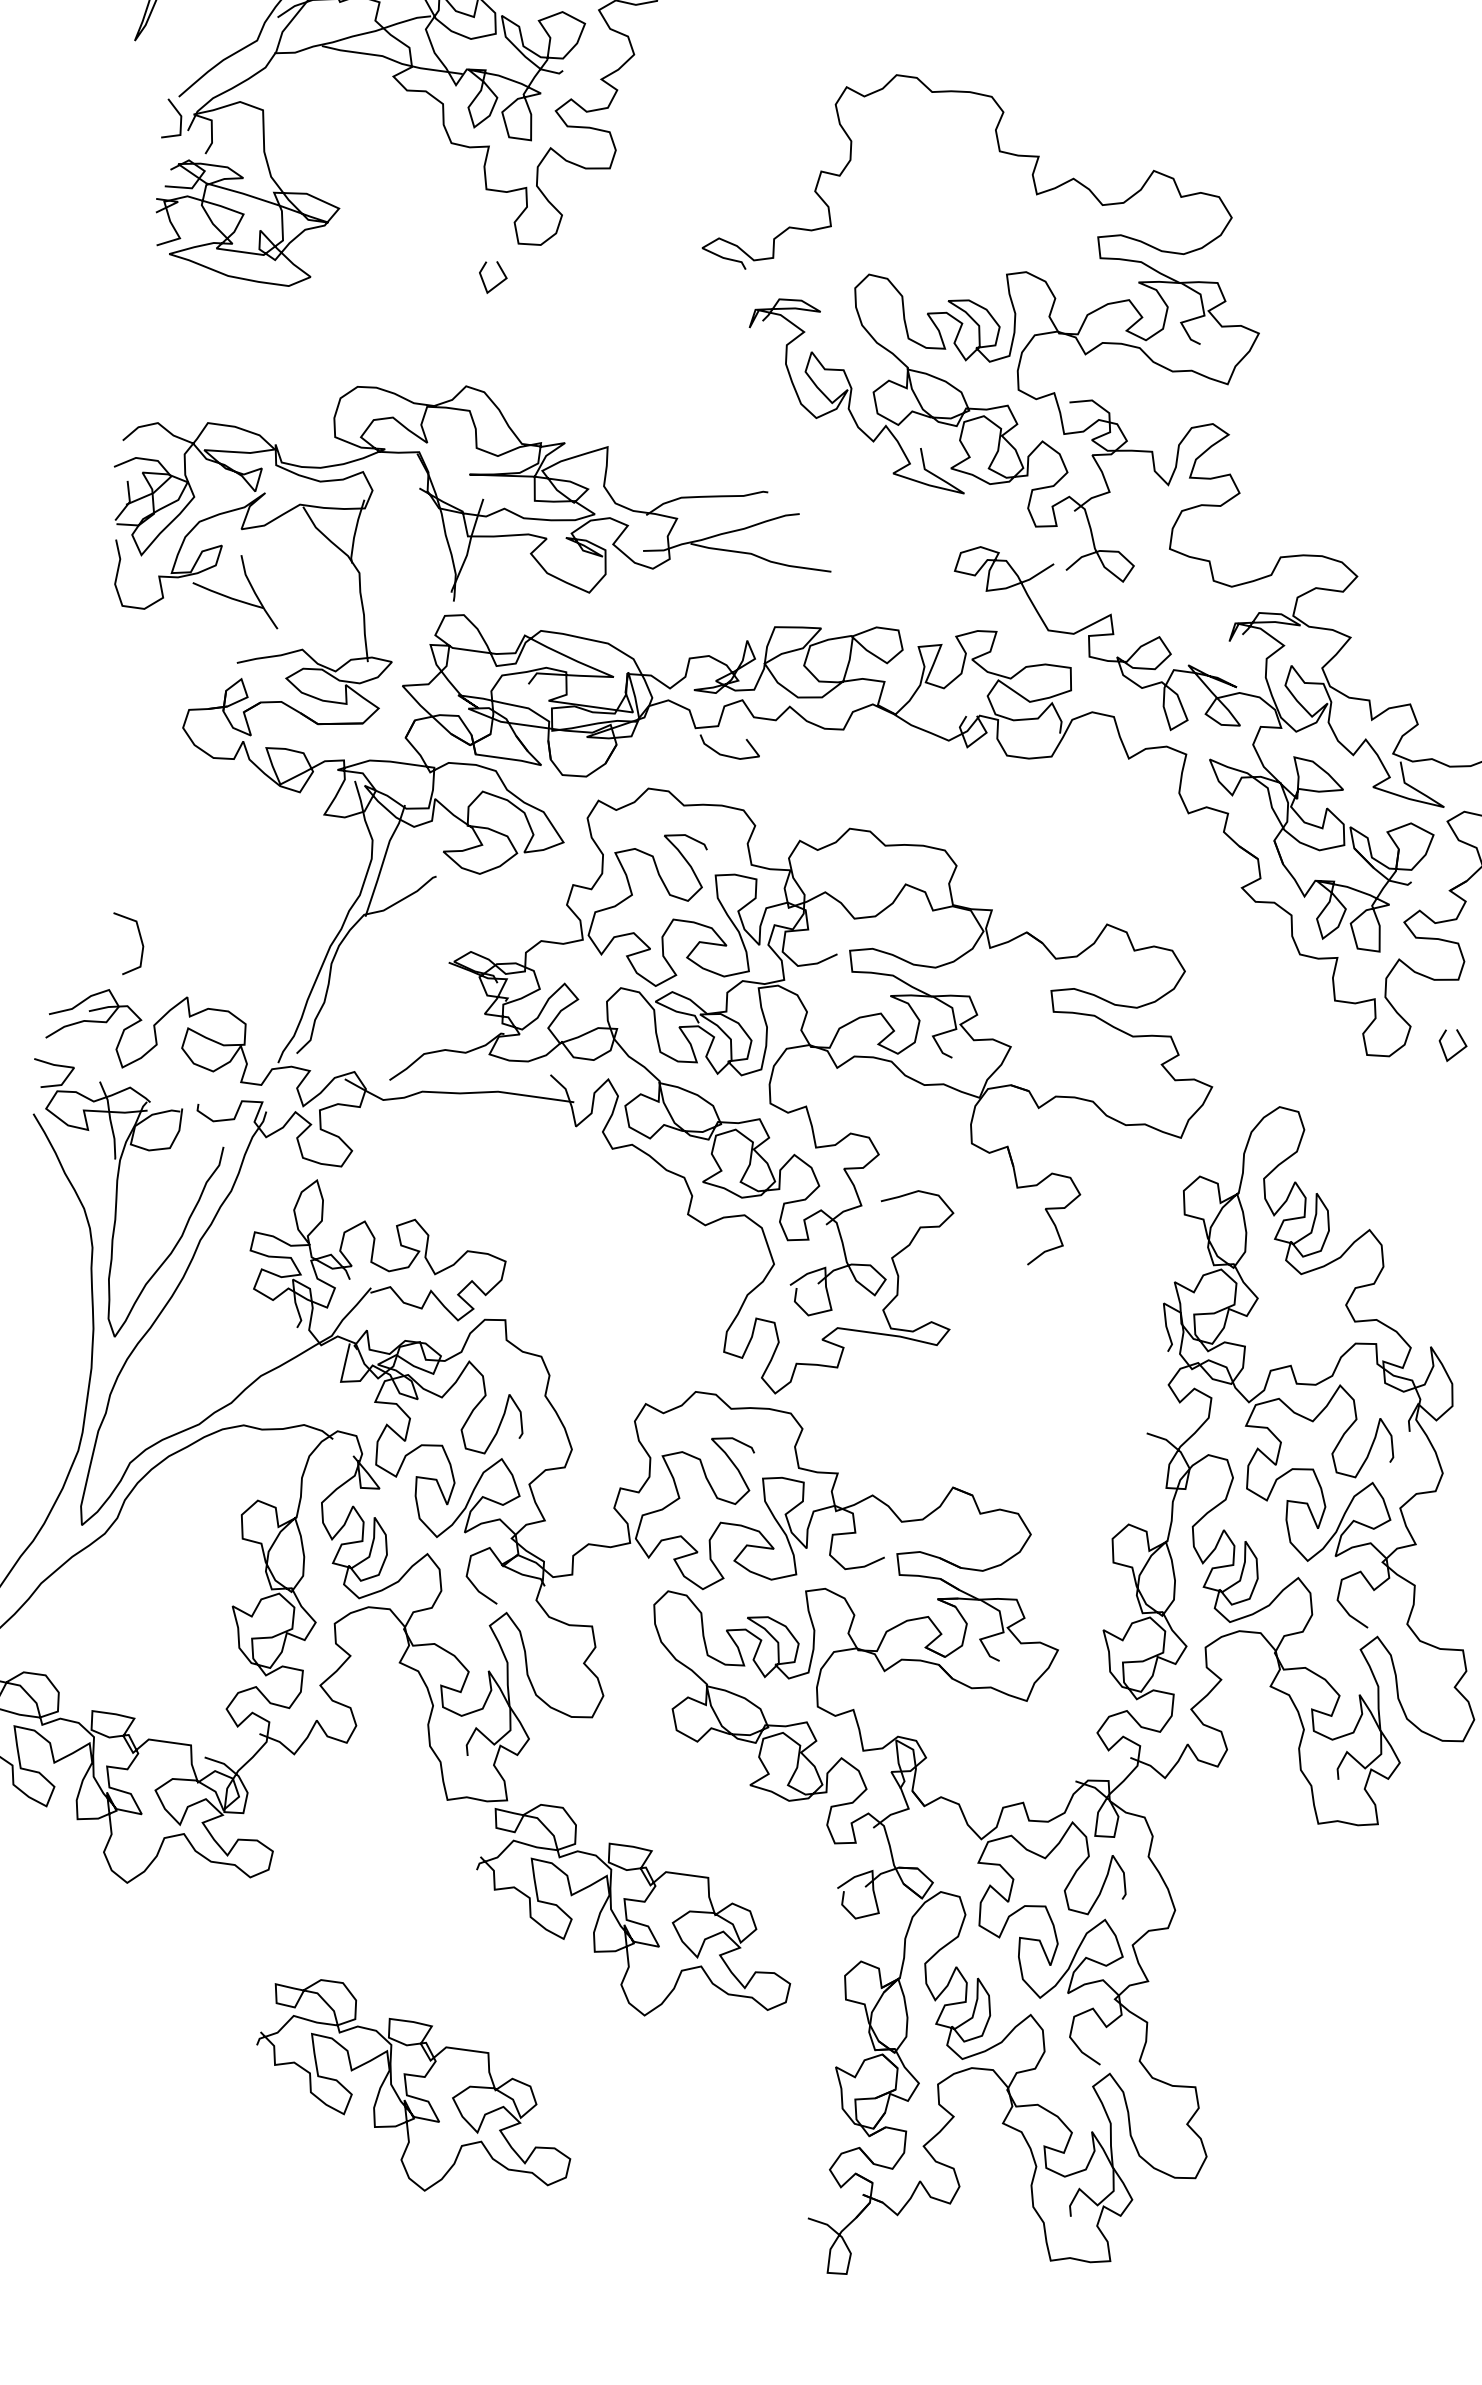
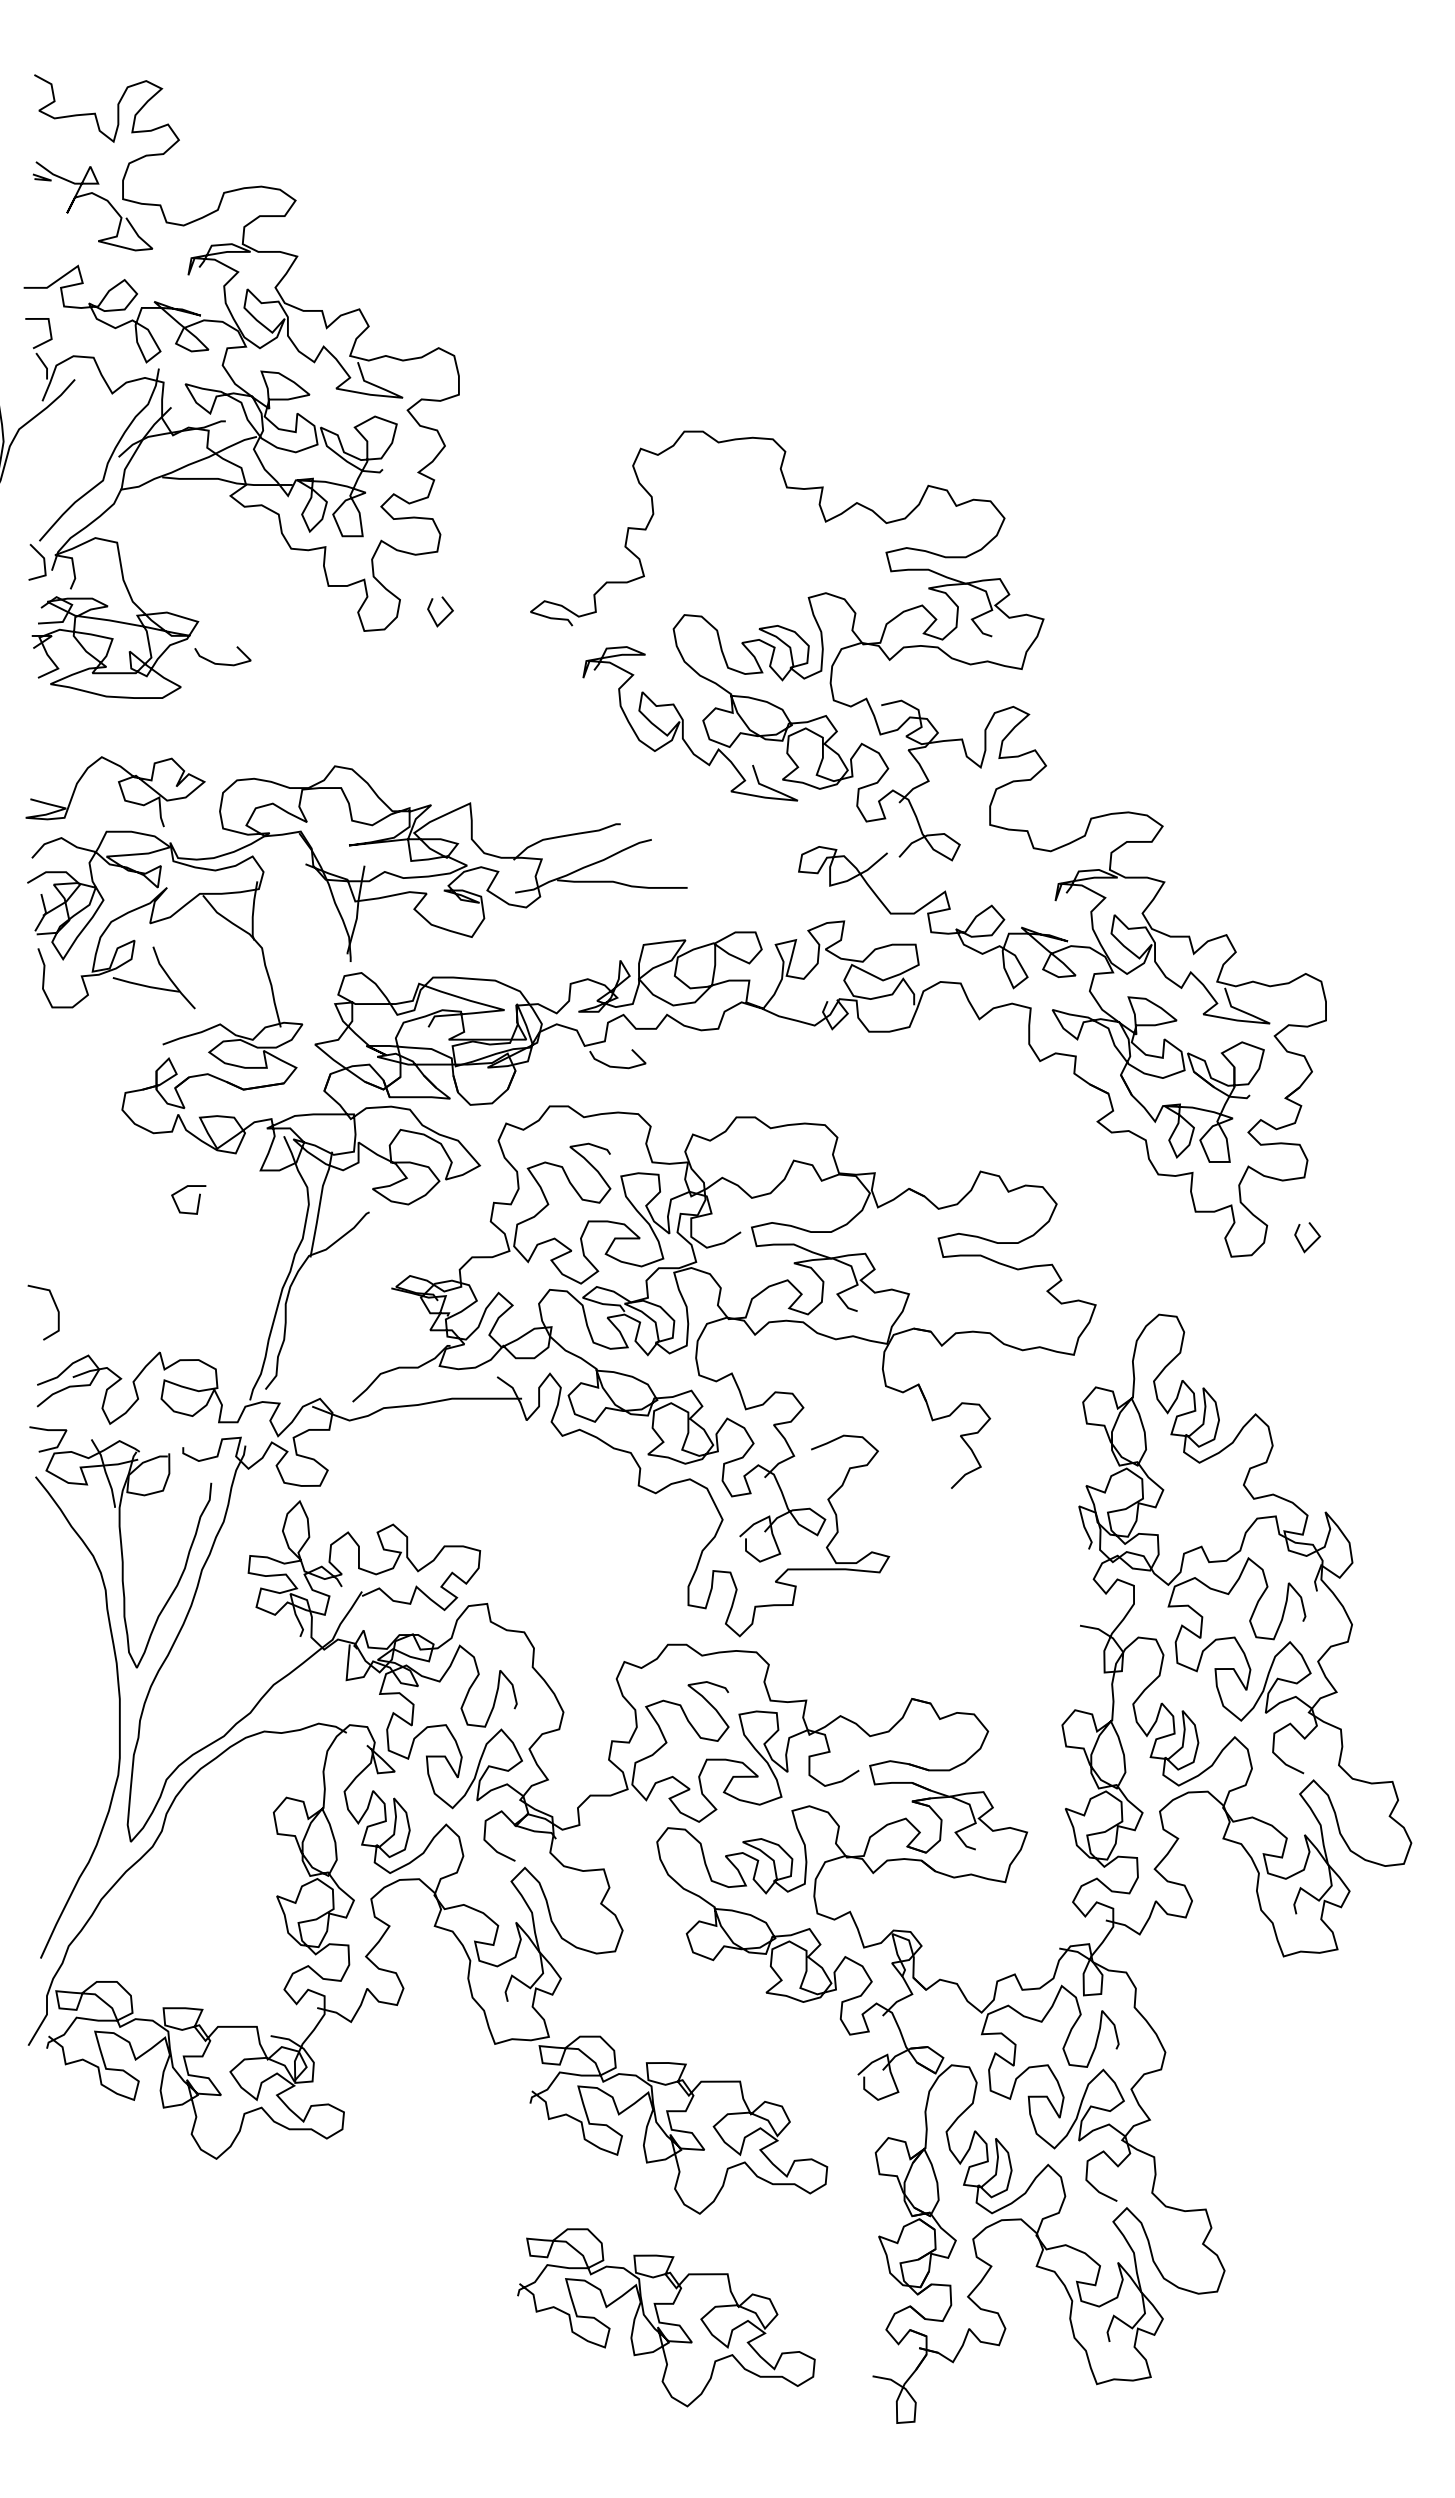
curve: (359, 257) -> (222, 663), added
line: (497, 283) -> (445, 616), moved
curve: (229, 380) -> (120, 790), added
curve: (250, 839) -> (197, 1202), added
line: (140, 941) -> (55, 1307), moved
curve: (414, 2096) -> (666, 2322), moved

